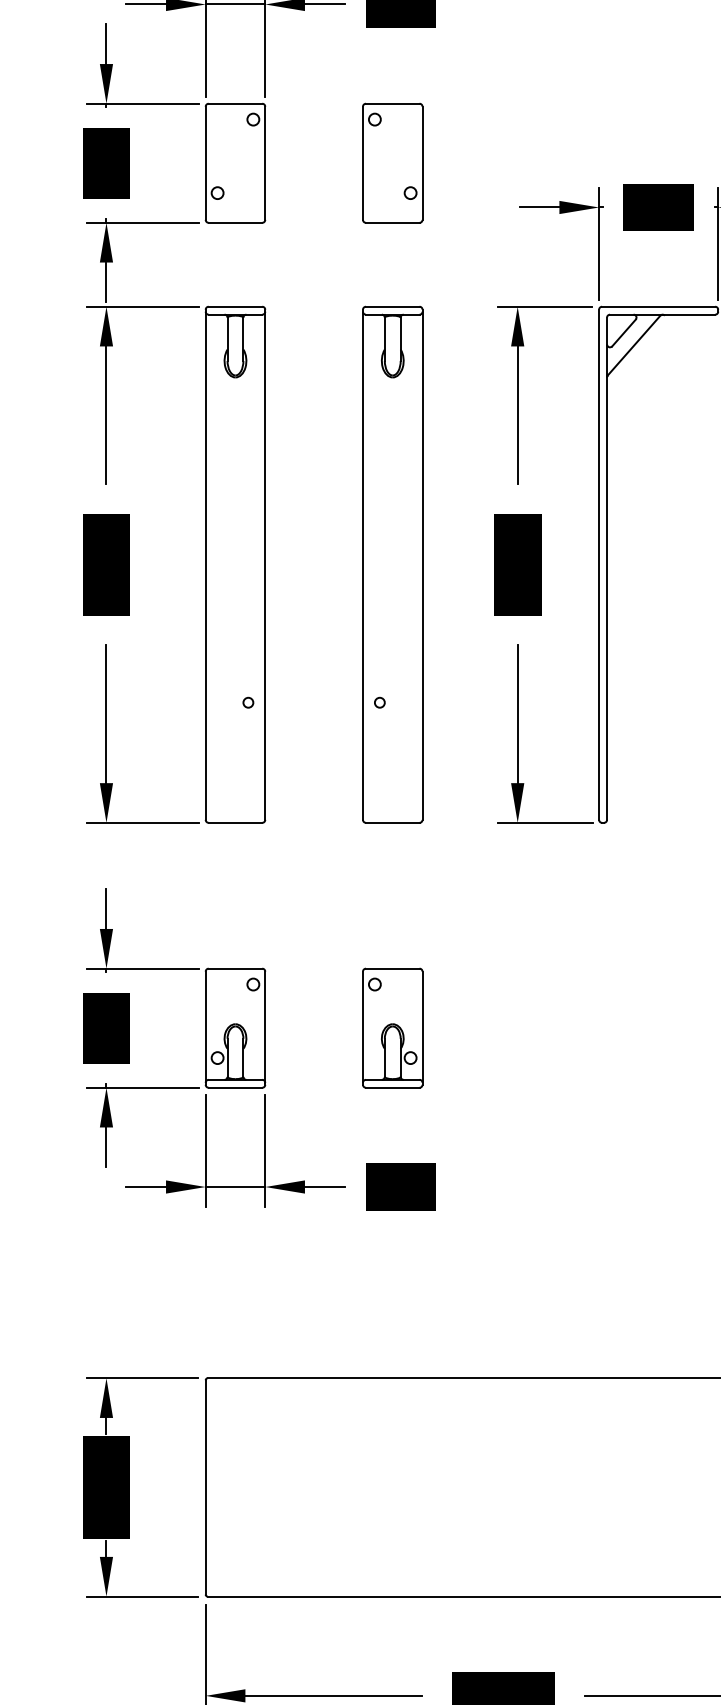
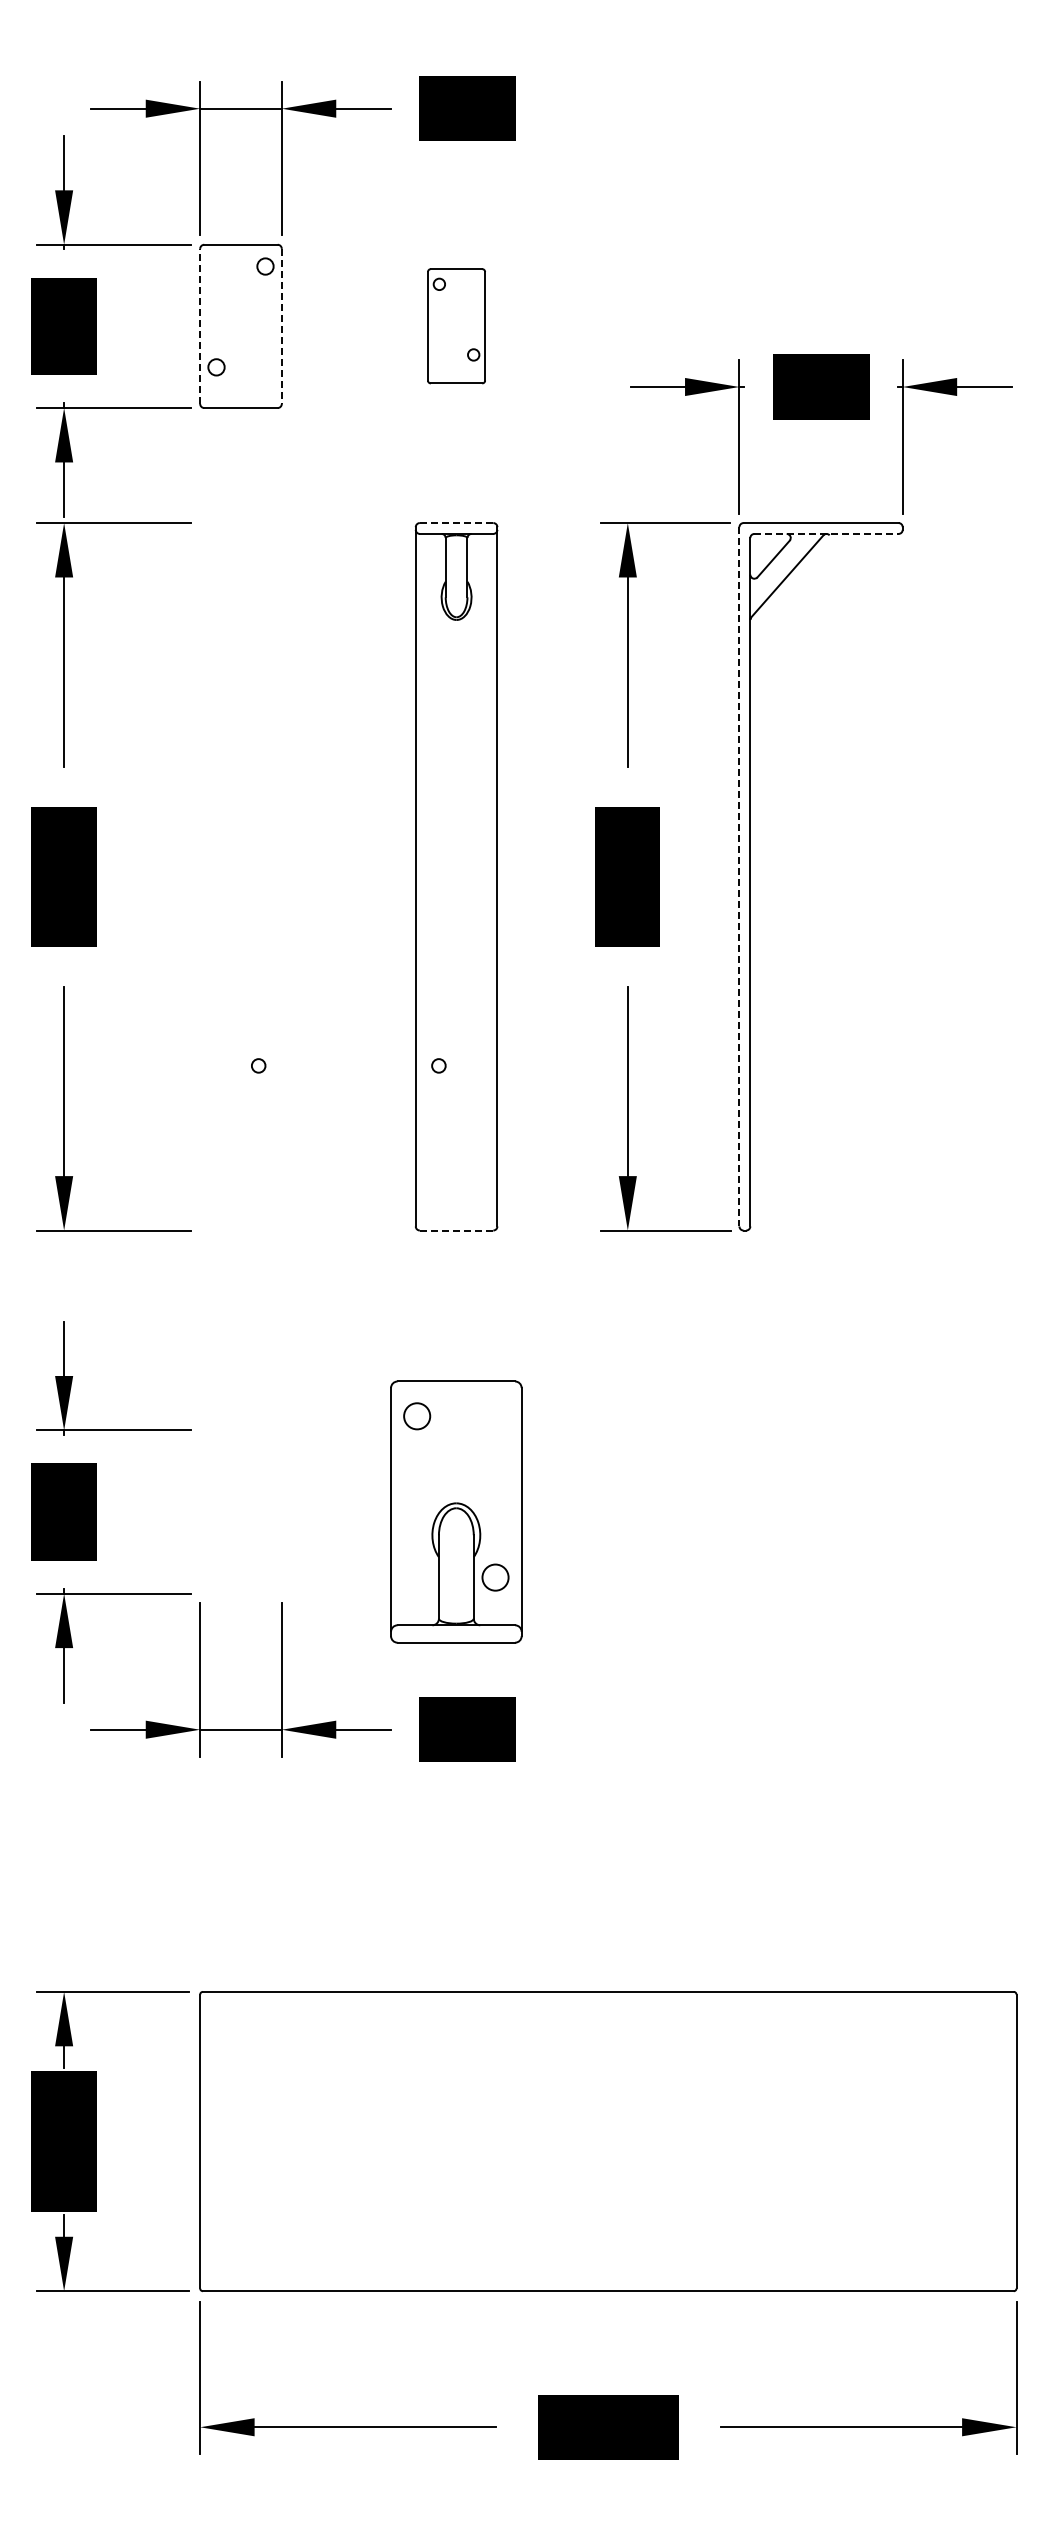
part: (392, 162) -> (456, 325), size x0.7
line: (205, 163) -> (200, 326), solid -> dashed
line: (265, 163) -> (281, 326), solid -> dashed
line: (392, 307) -> (456, 523), solid -> dashed
line: (663, 314) -> (827, 533), solid -> dashed
part: (235, 564) -> (240, 876), removed
line: (599, 564) -> (739, 876), solid -> dashed
line: (392, 822) -> (456, 1230), solid -> dashed
part: (235, 1027) -> (240, 1511), removed
part: (392, 1027) -> (456, 1511), size x1.6

